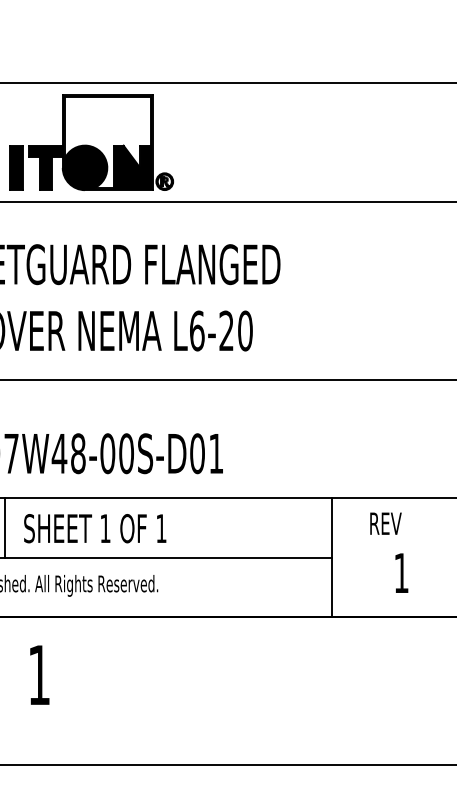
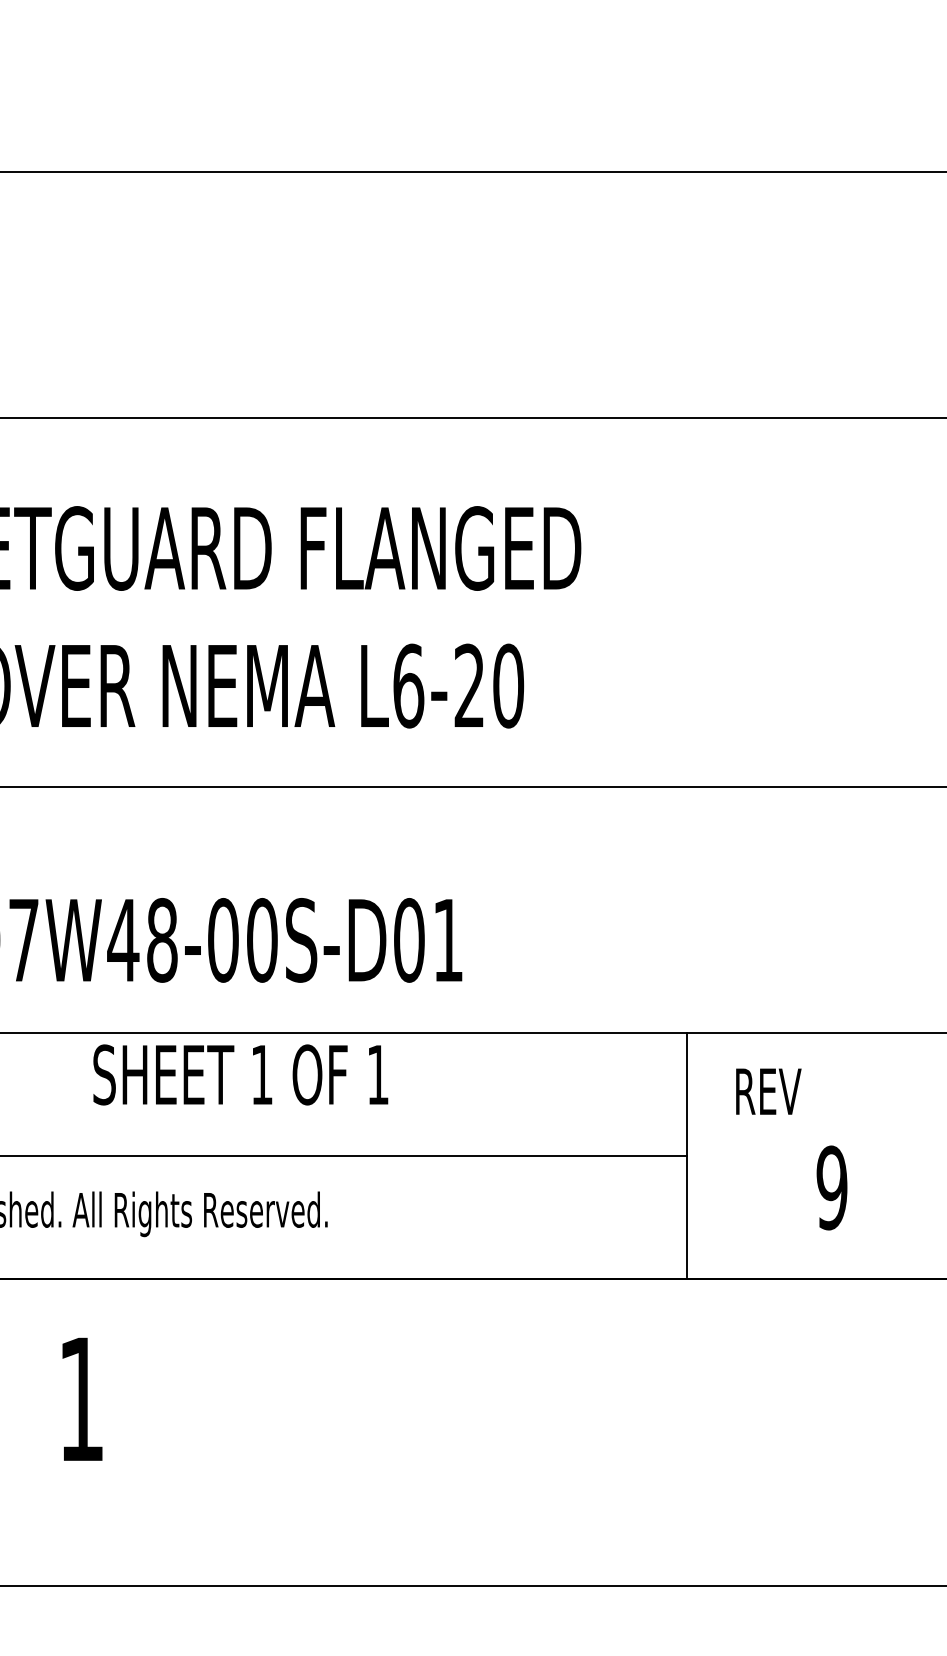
part: (91, 142) -> (189, 295), removed
text: (385, 523) -> (767, 1091), moved
line: (5, 527) -> (11, 1093), removed
text: (95, 528) -> (241, 1074), moved
text: (401, 572) -> (832, 1186), 1 -> 9

